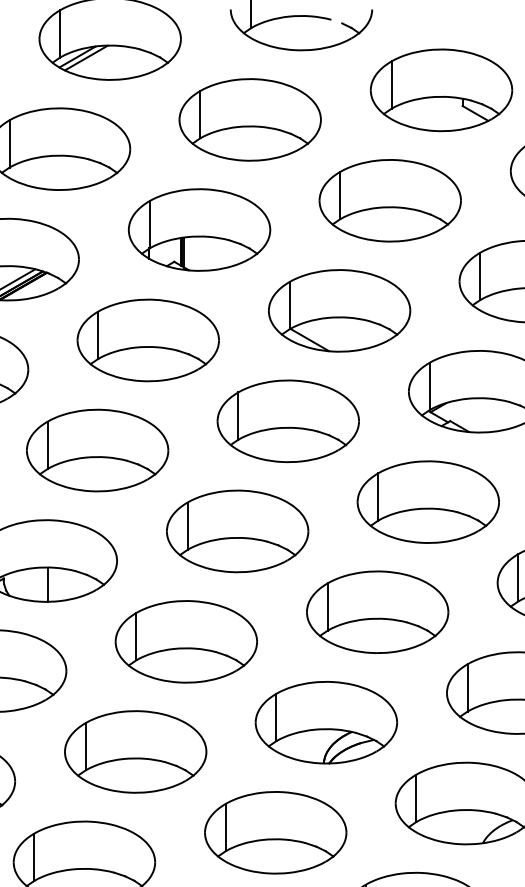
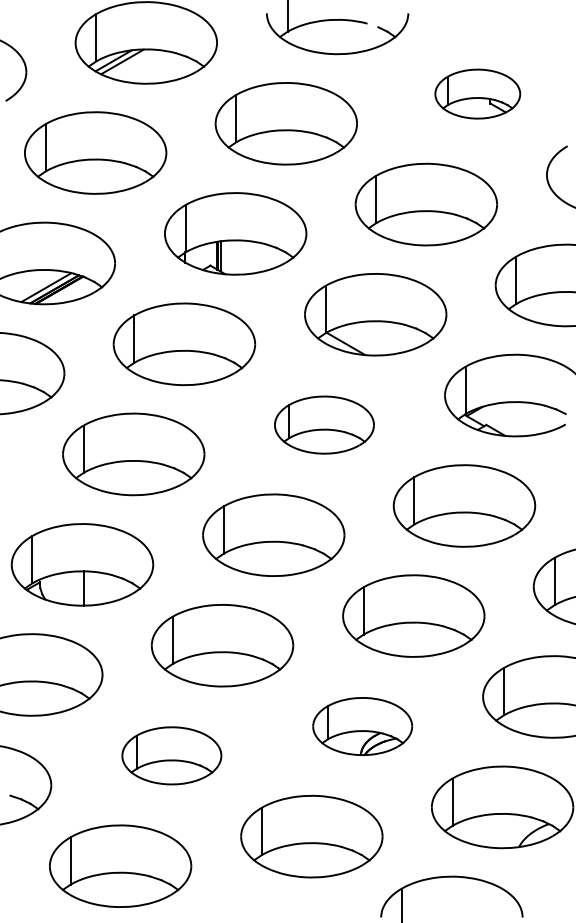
part: (441, 89) -> (477, 93), size x0.6
part: (288, 420) -> (324, 424), size x0.7
part: (326, 722) -> (362, 726), size x0.7
part: (135, 751) -> (171, 755), size x0.7

